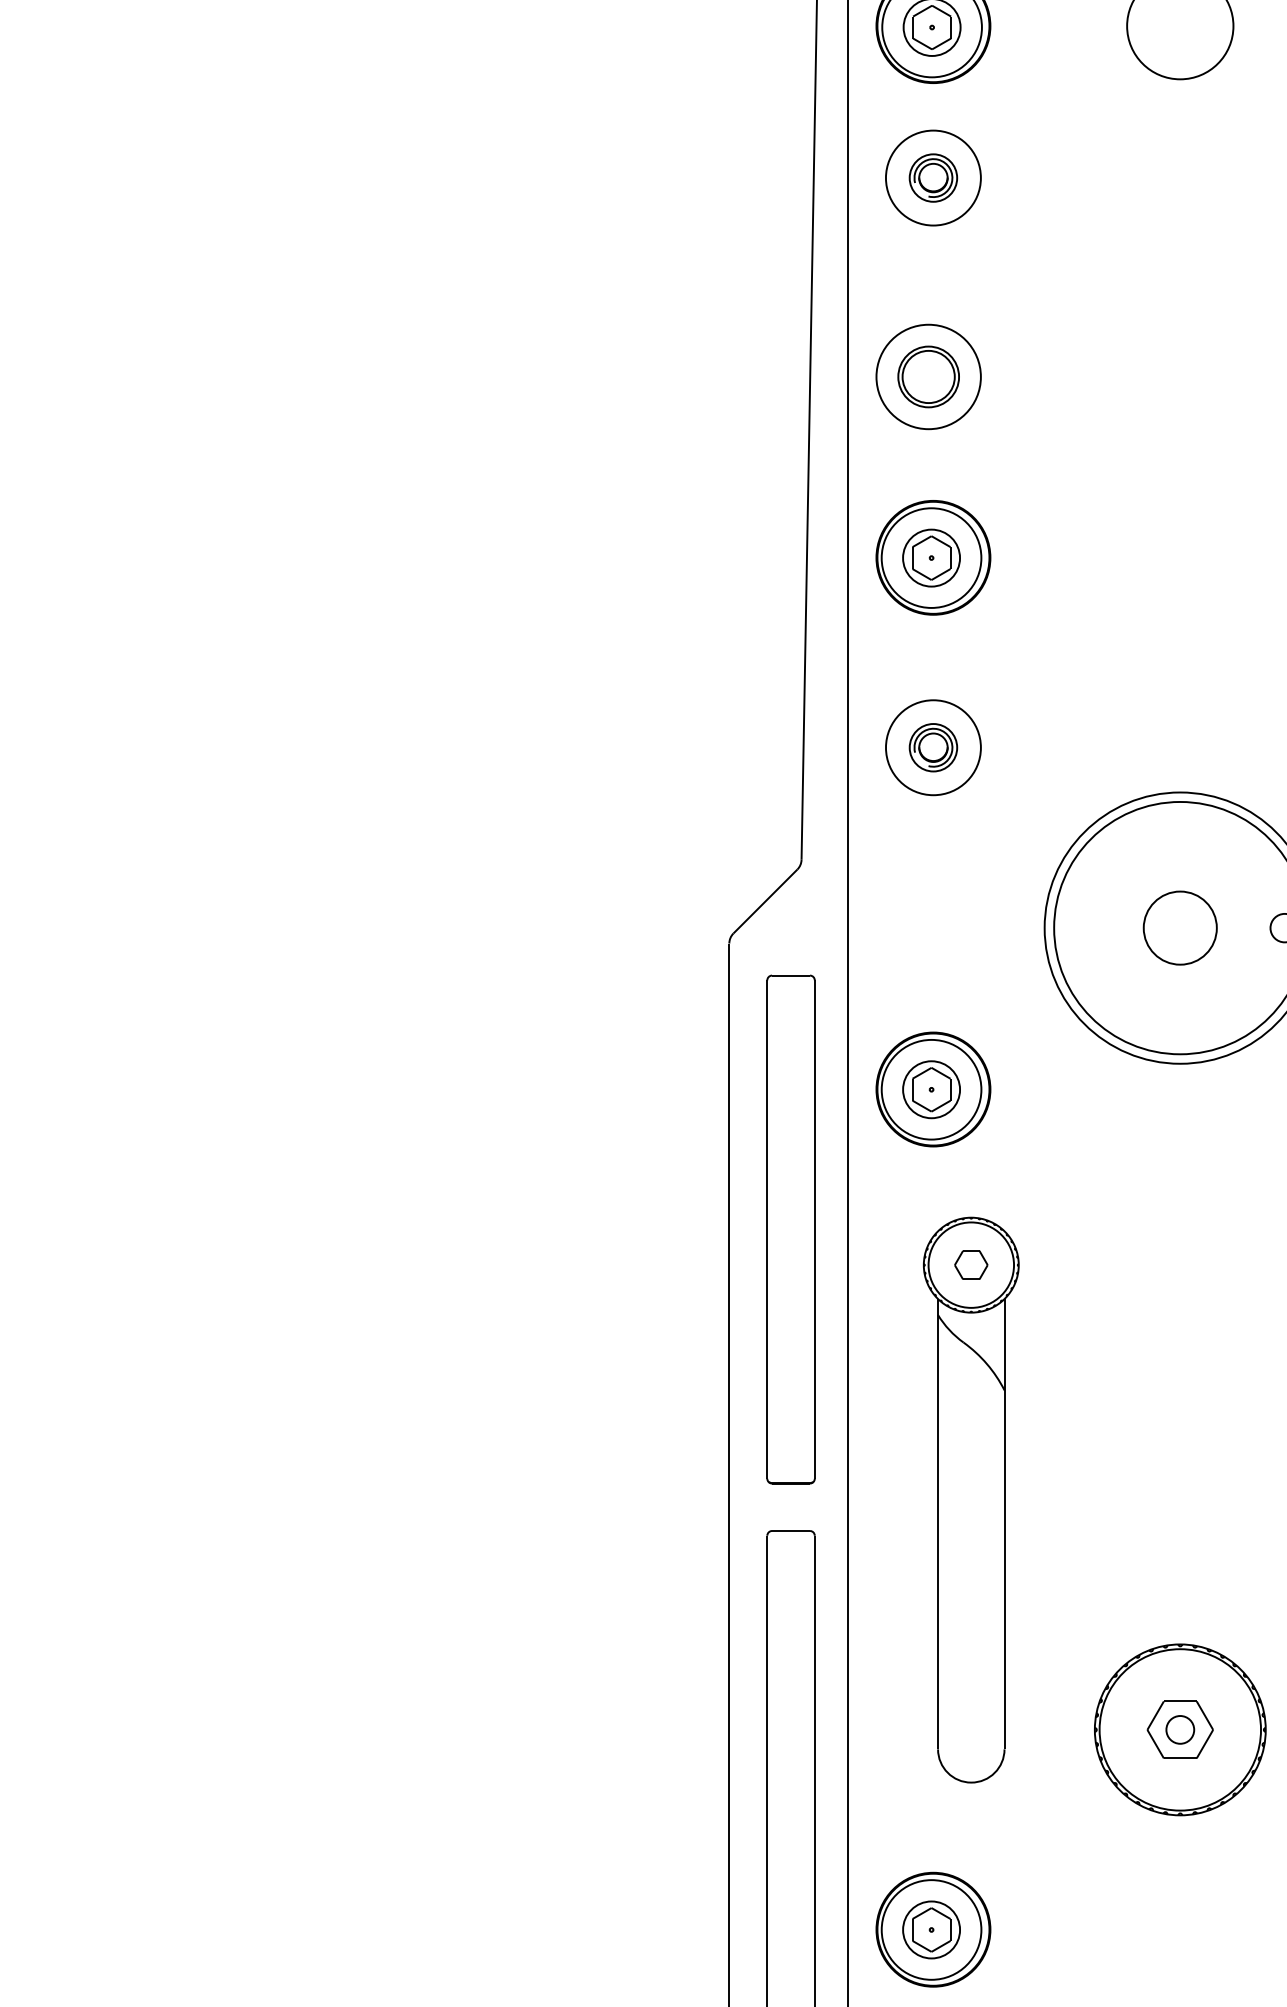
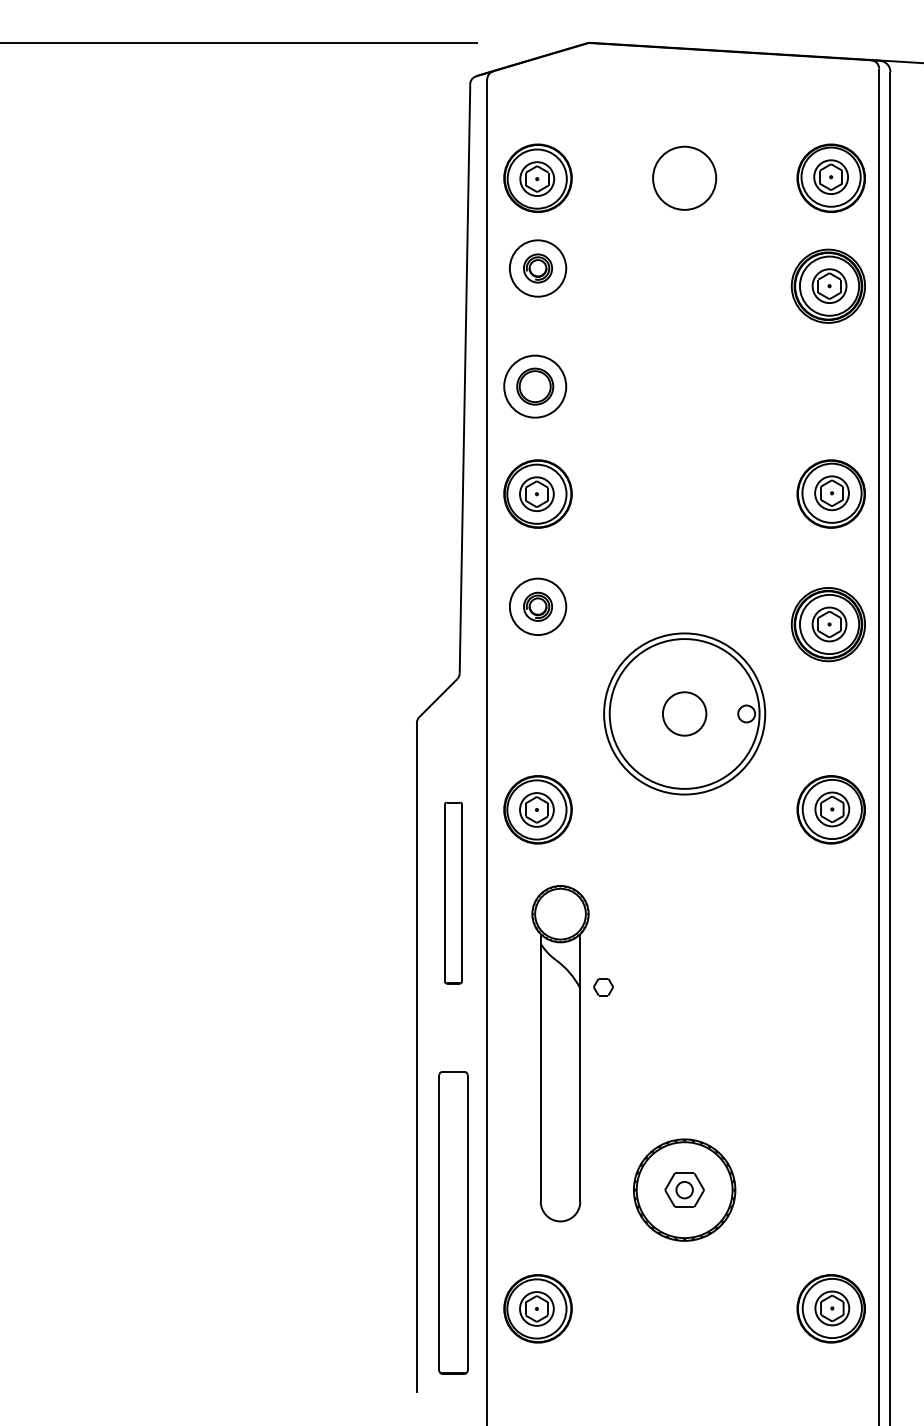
part: (791, 1228) -> (453, 892), size x0.6
part: (971, 1265) -> (603, 987), moved

